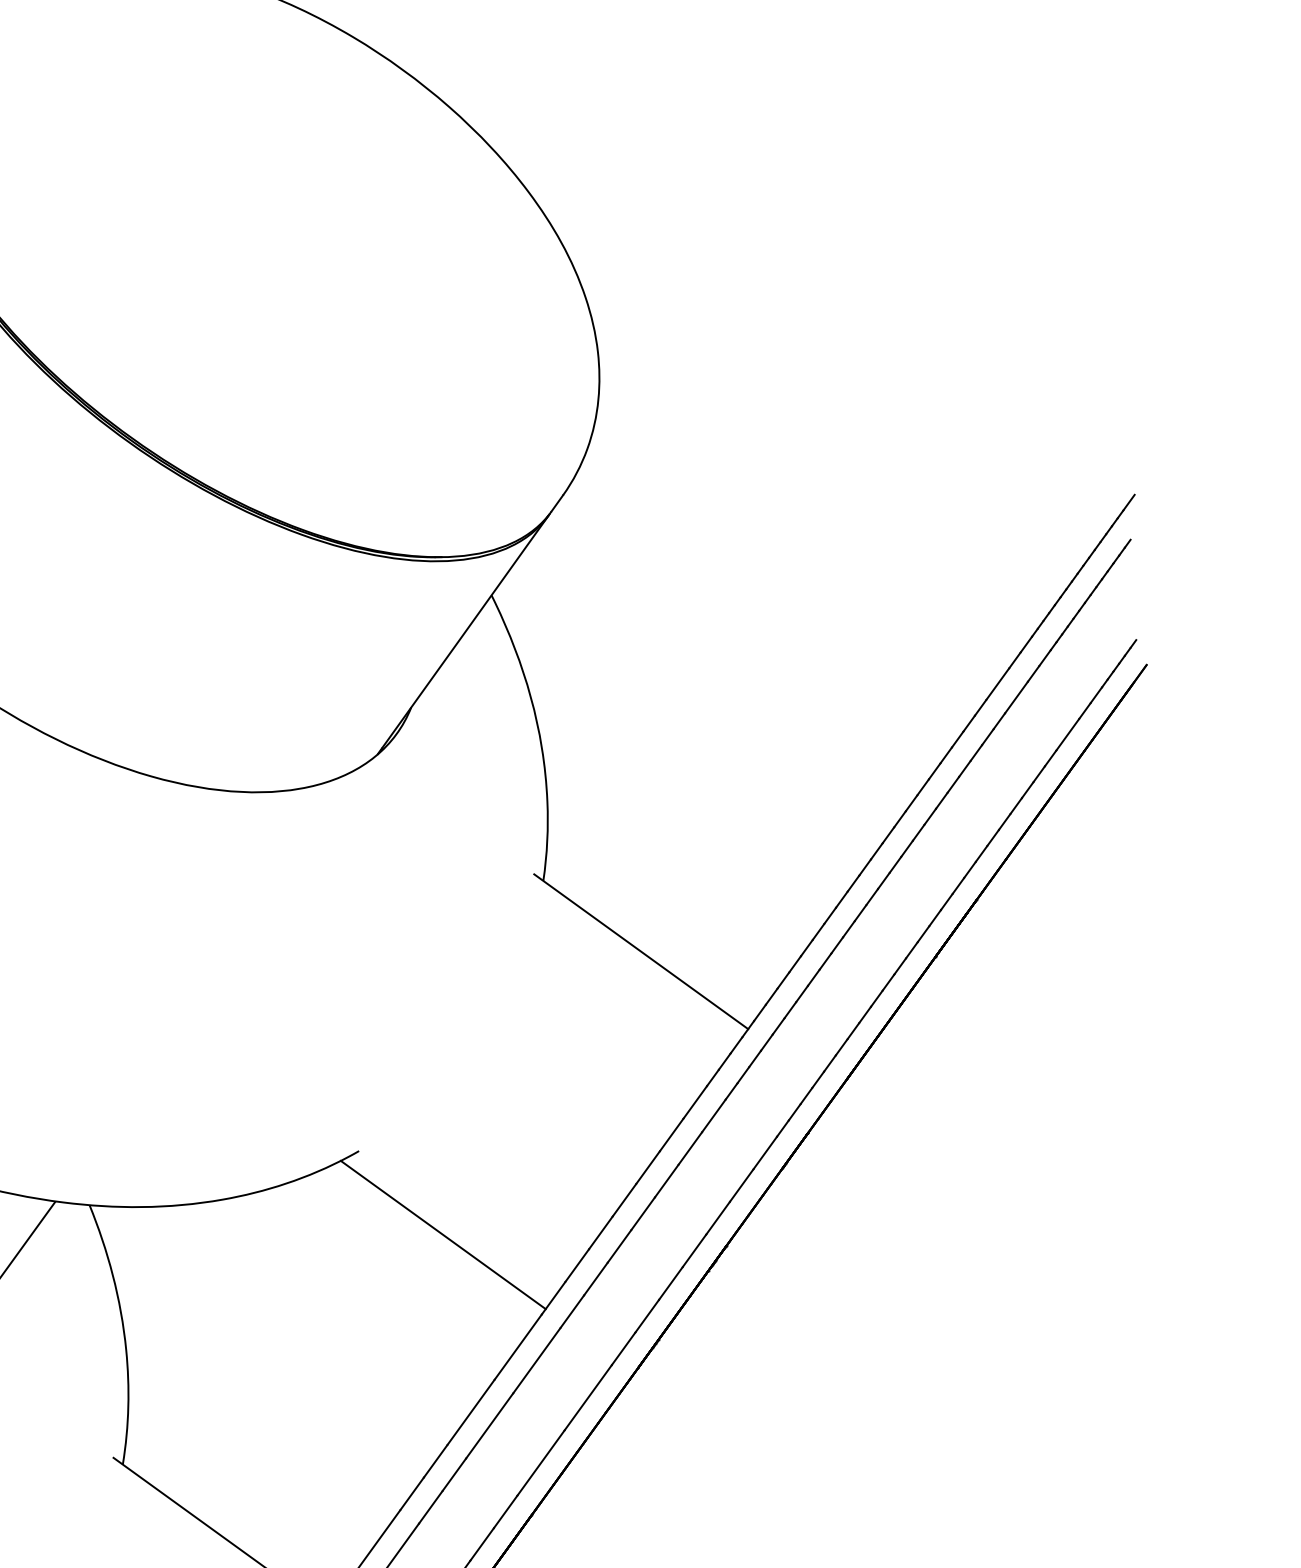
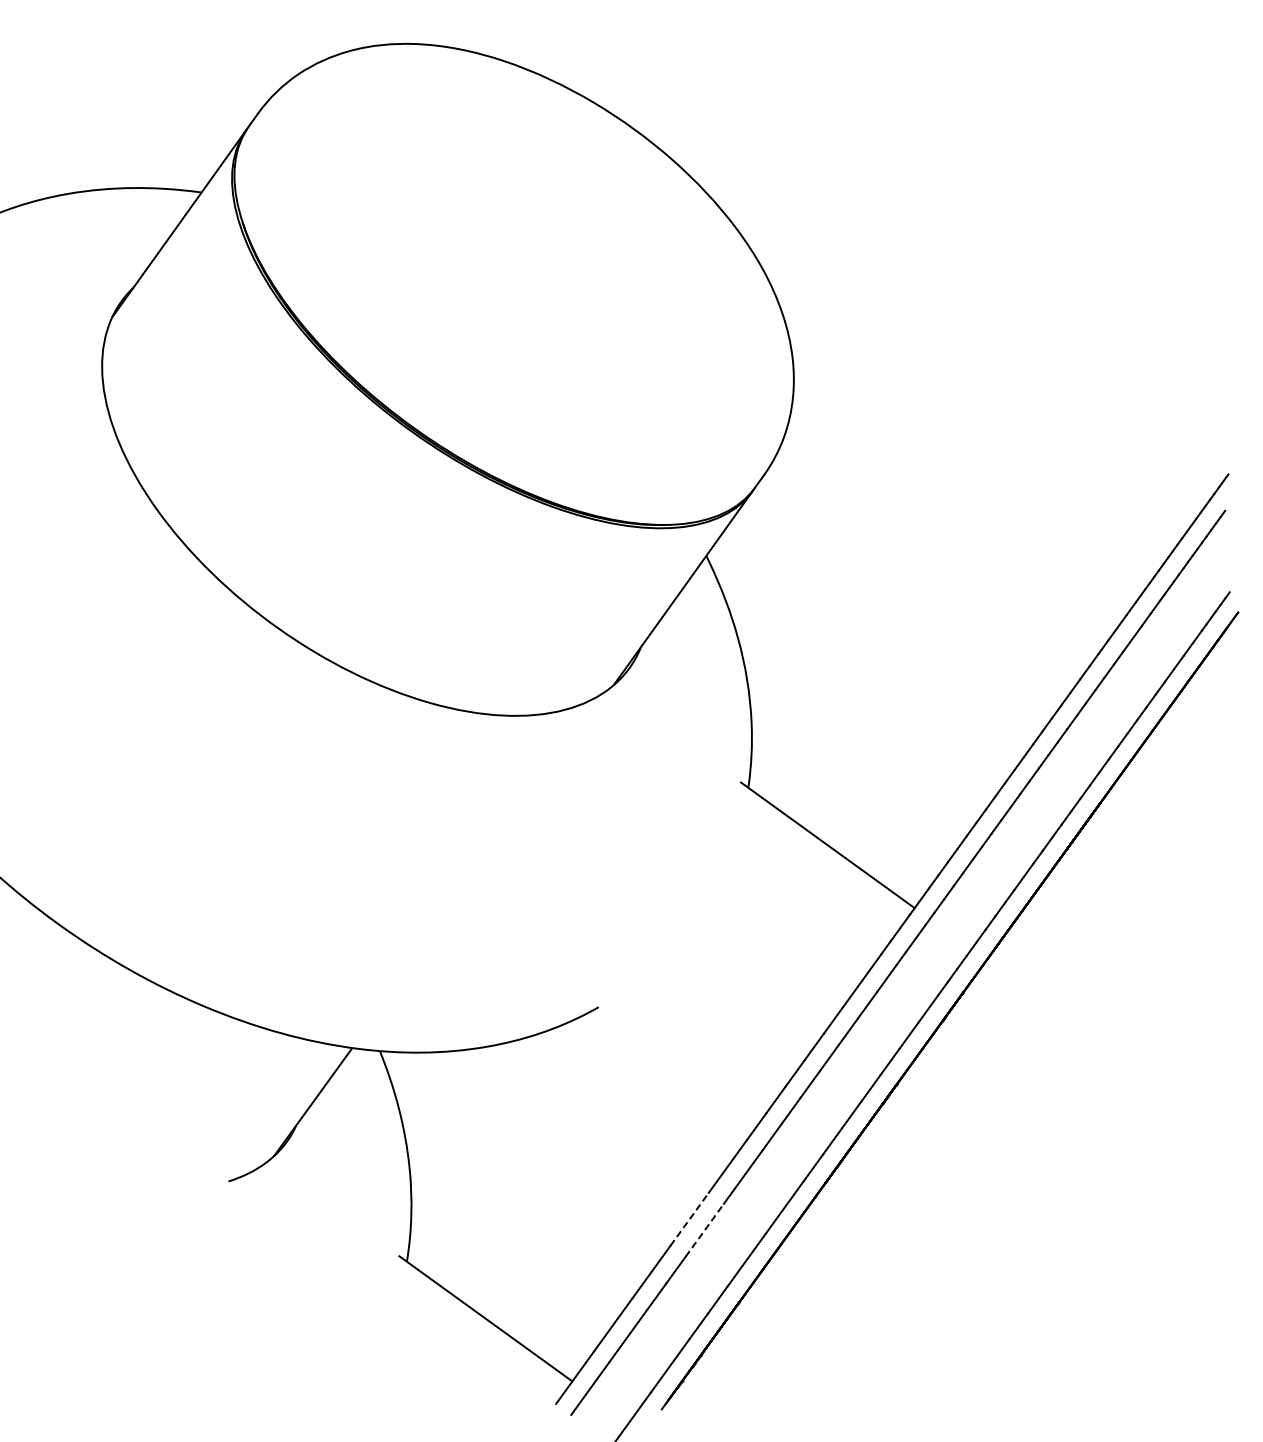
line: (442, 1235) -> (666, 1075), removed
line: (470, 1412) -> (689, 1219), solid -> dashed
line: (489, 1426) -> (704, 1230), solid -> dashed

